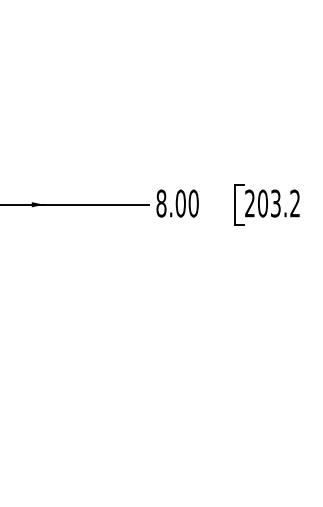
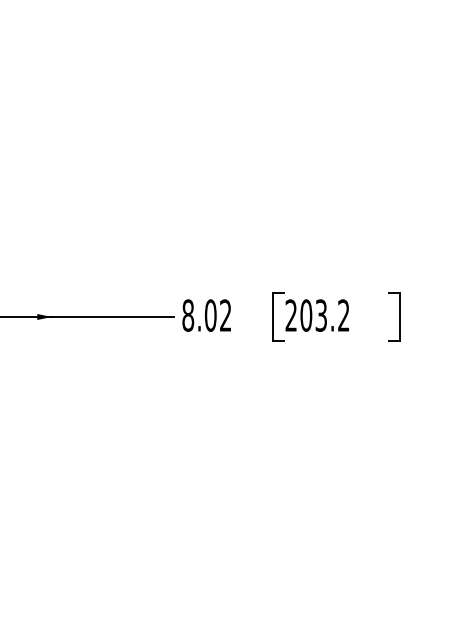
text: (193, 203) -> (225, 315), 8.00 -> 8.02

